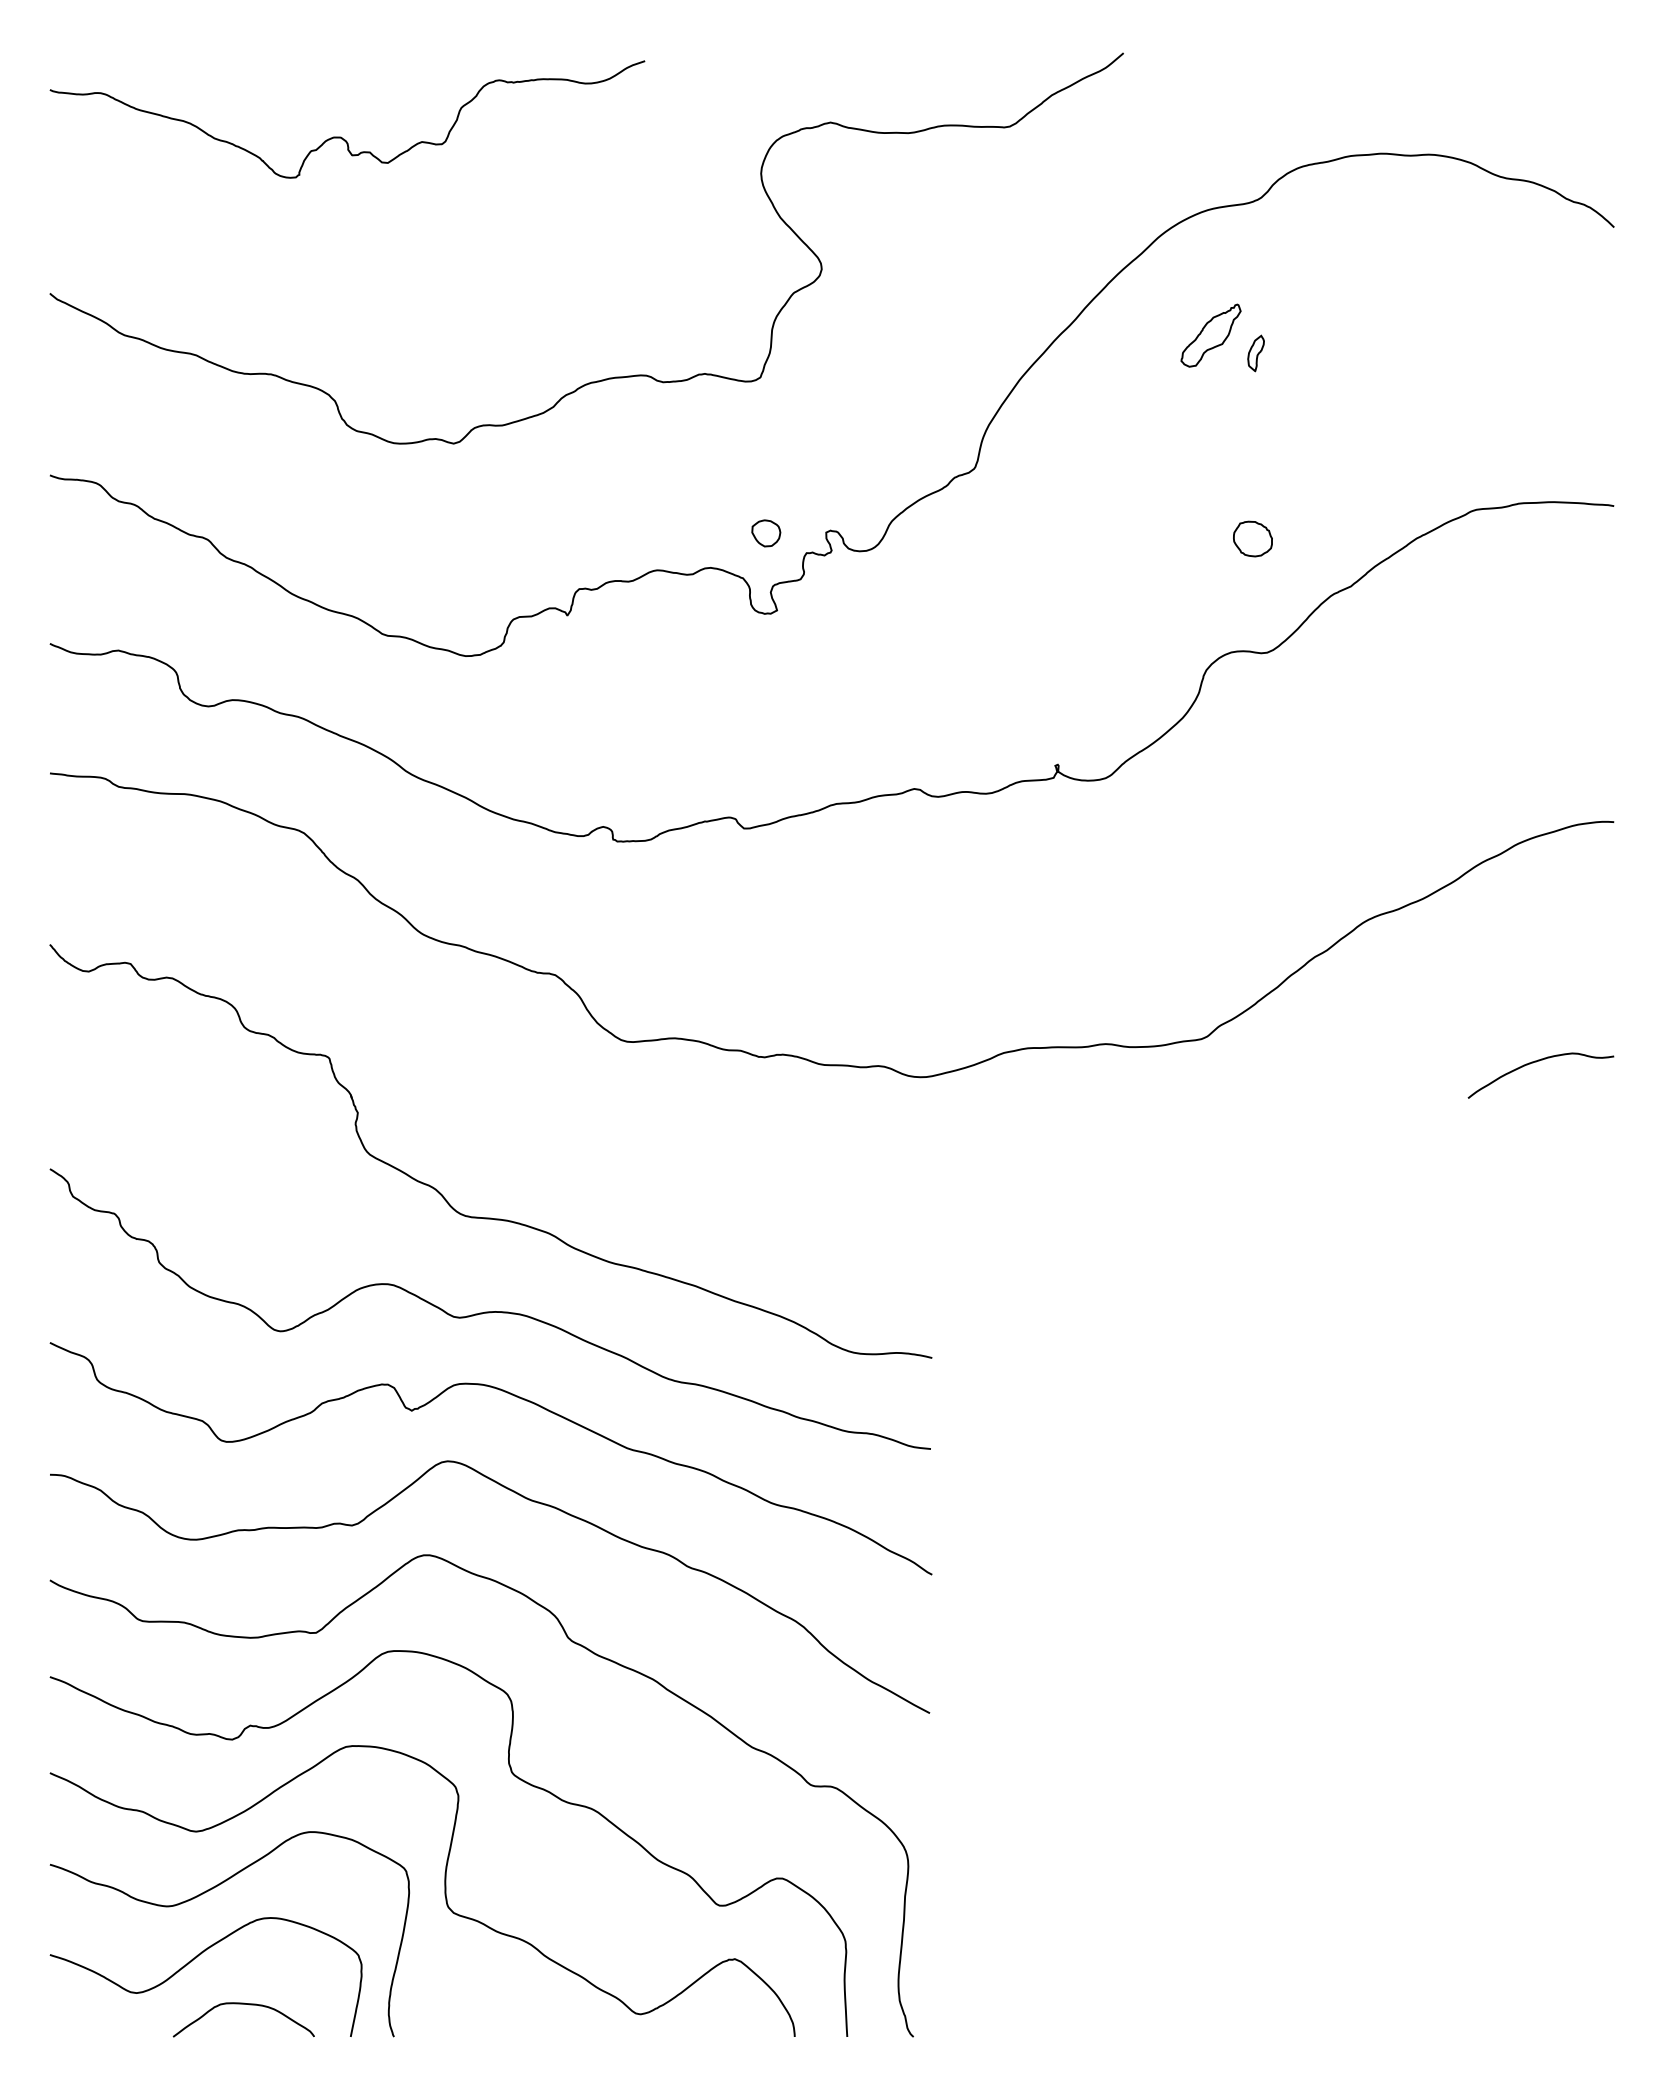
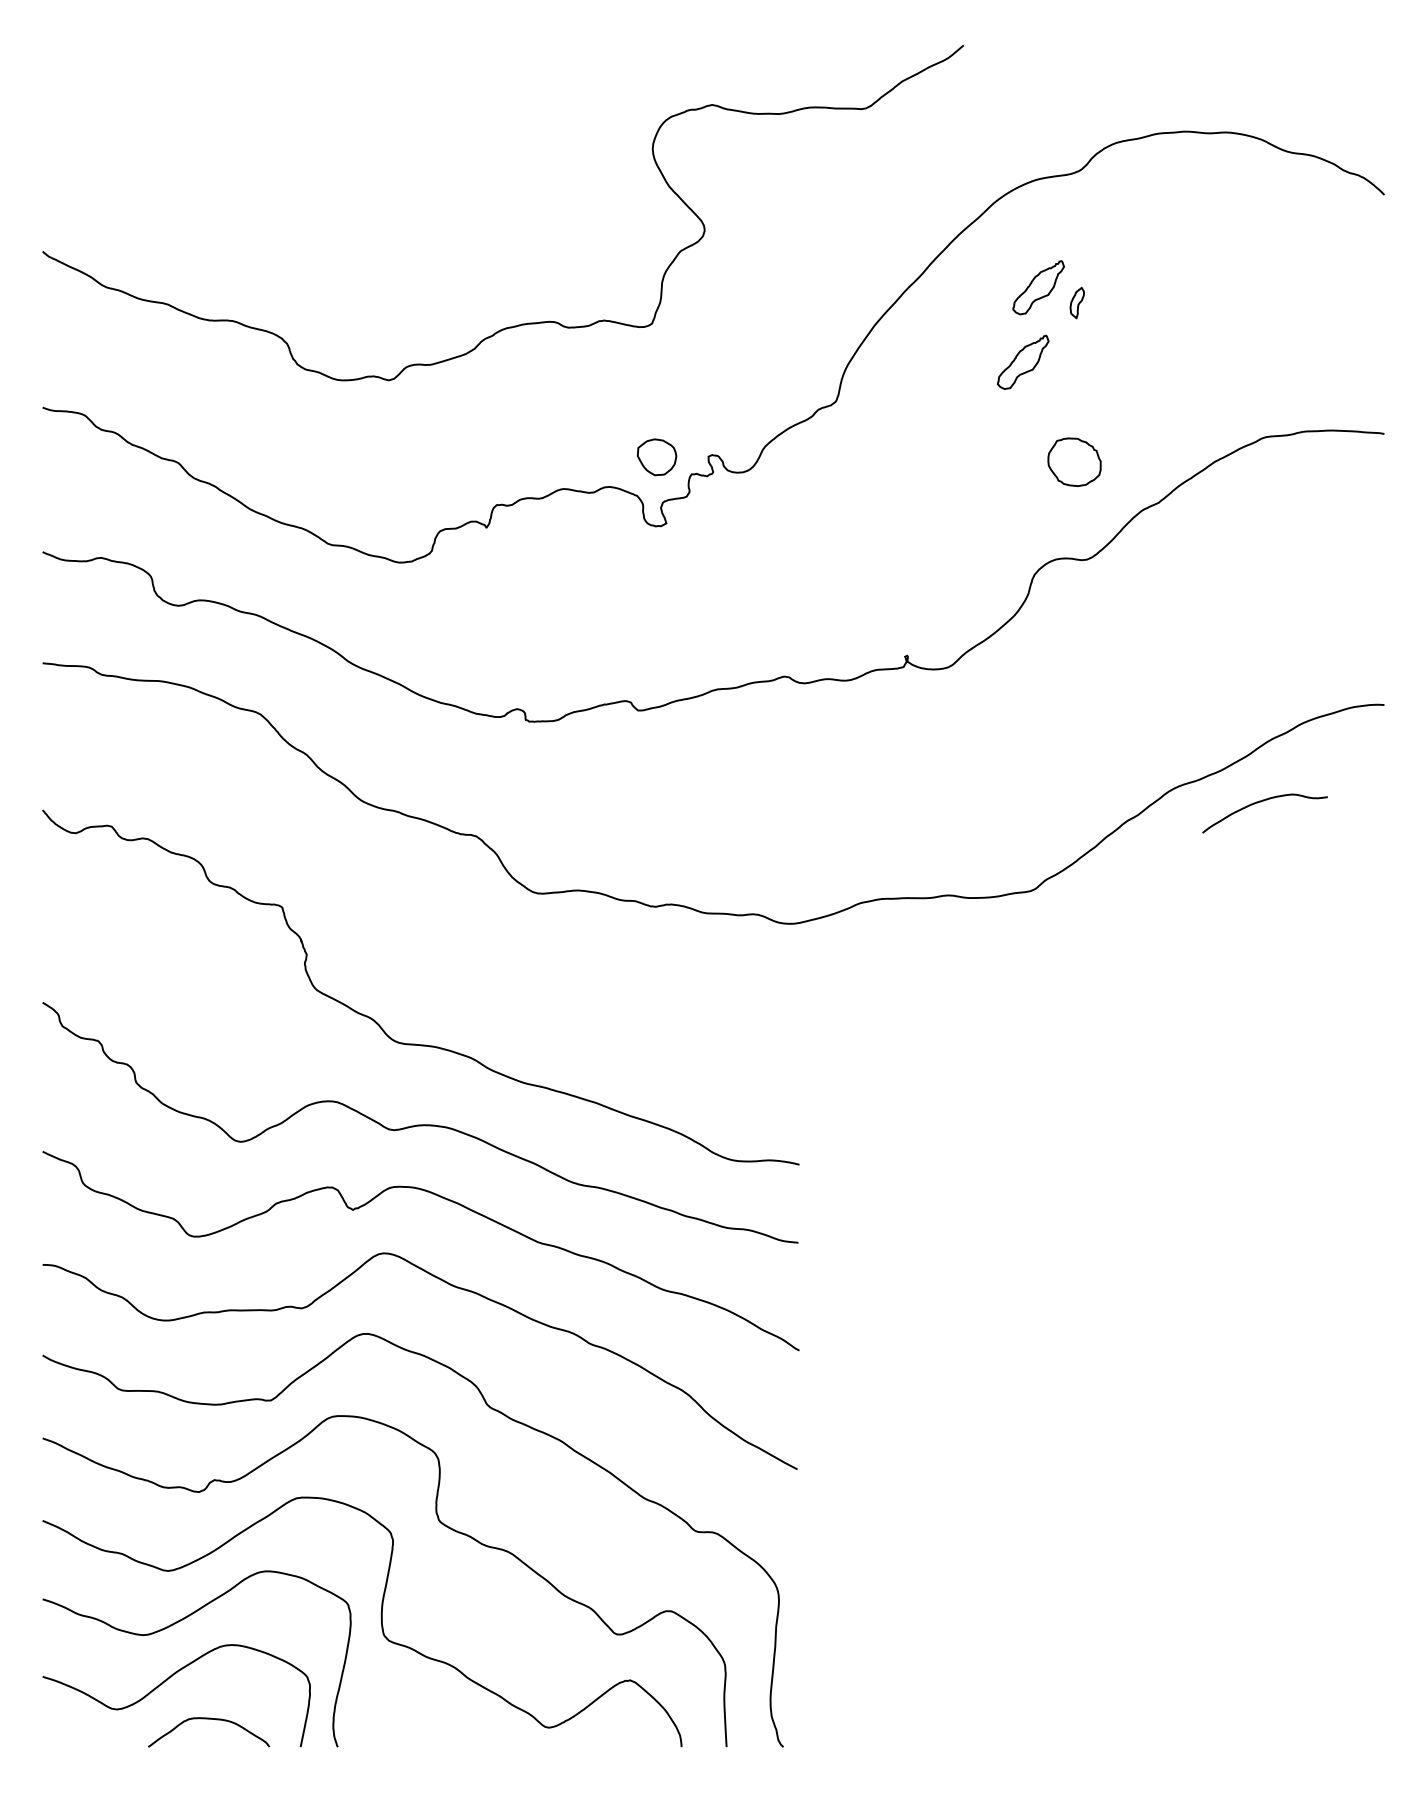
curve: (340, 136) -> (291, 116), removed
part: (1192, 422) -> (1022, 362), added
part: (766, 533) -> (657, 457), size x1.6
part: (1252, 538) -> (1074, 461), size x1.6
curve: (1536, 1062) -> (1261, 802), moved

